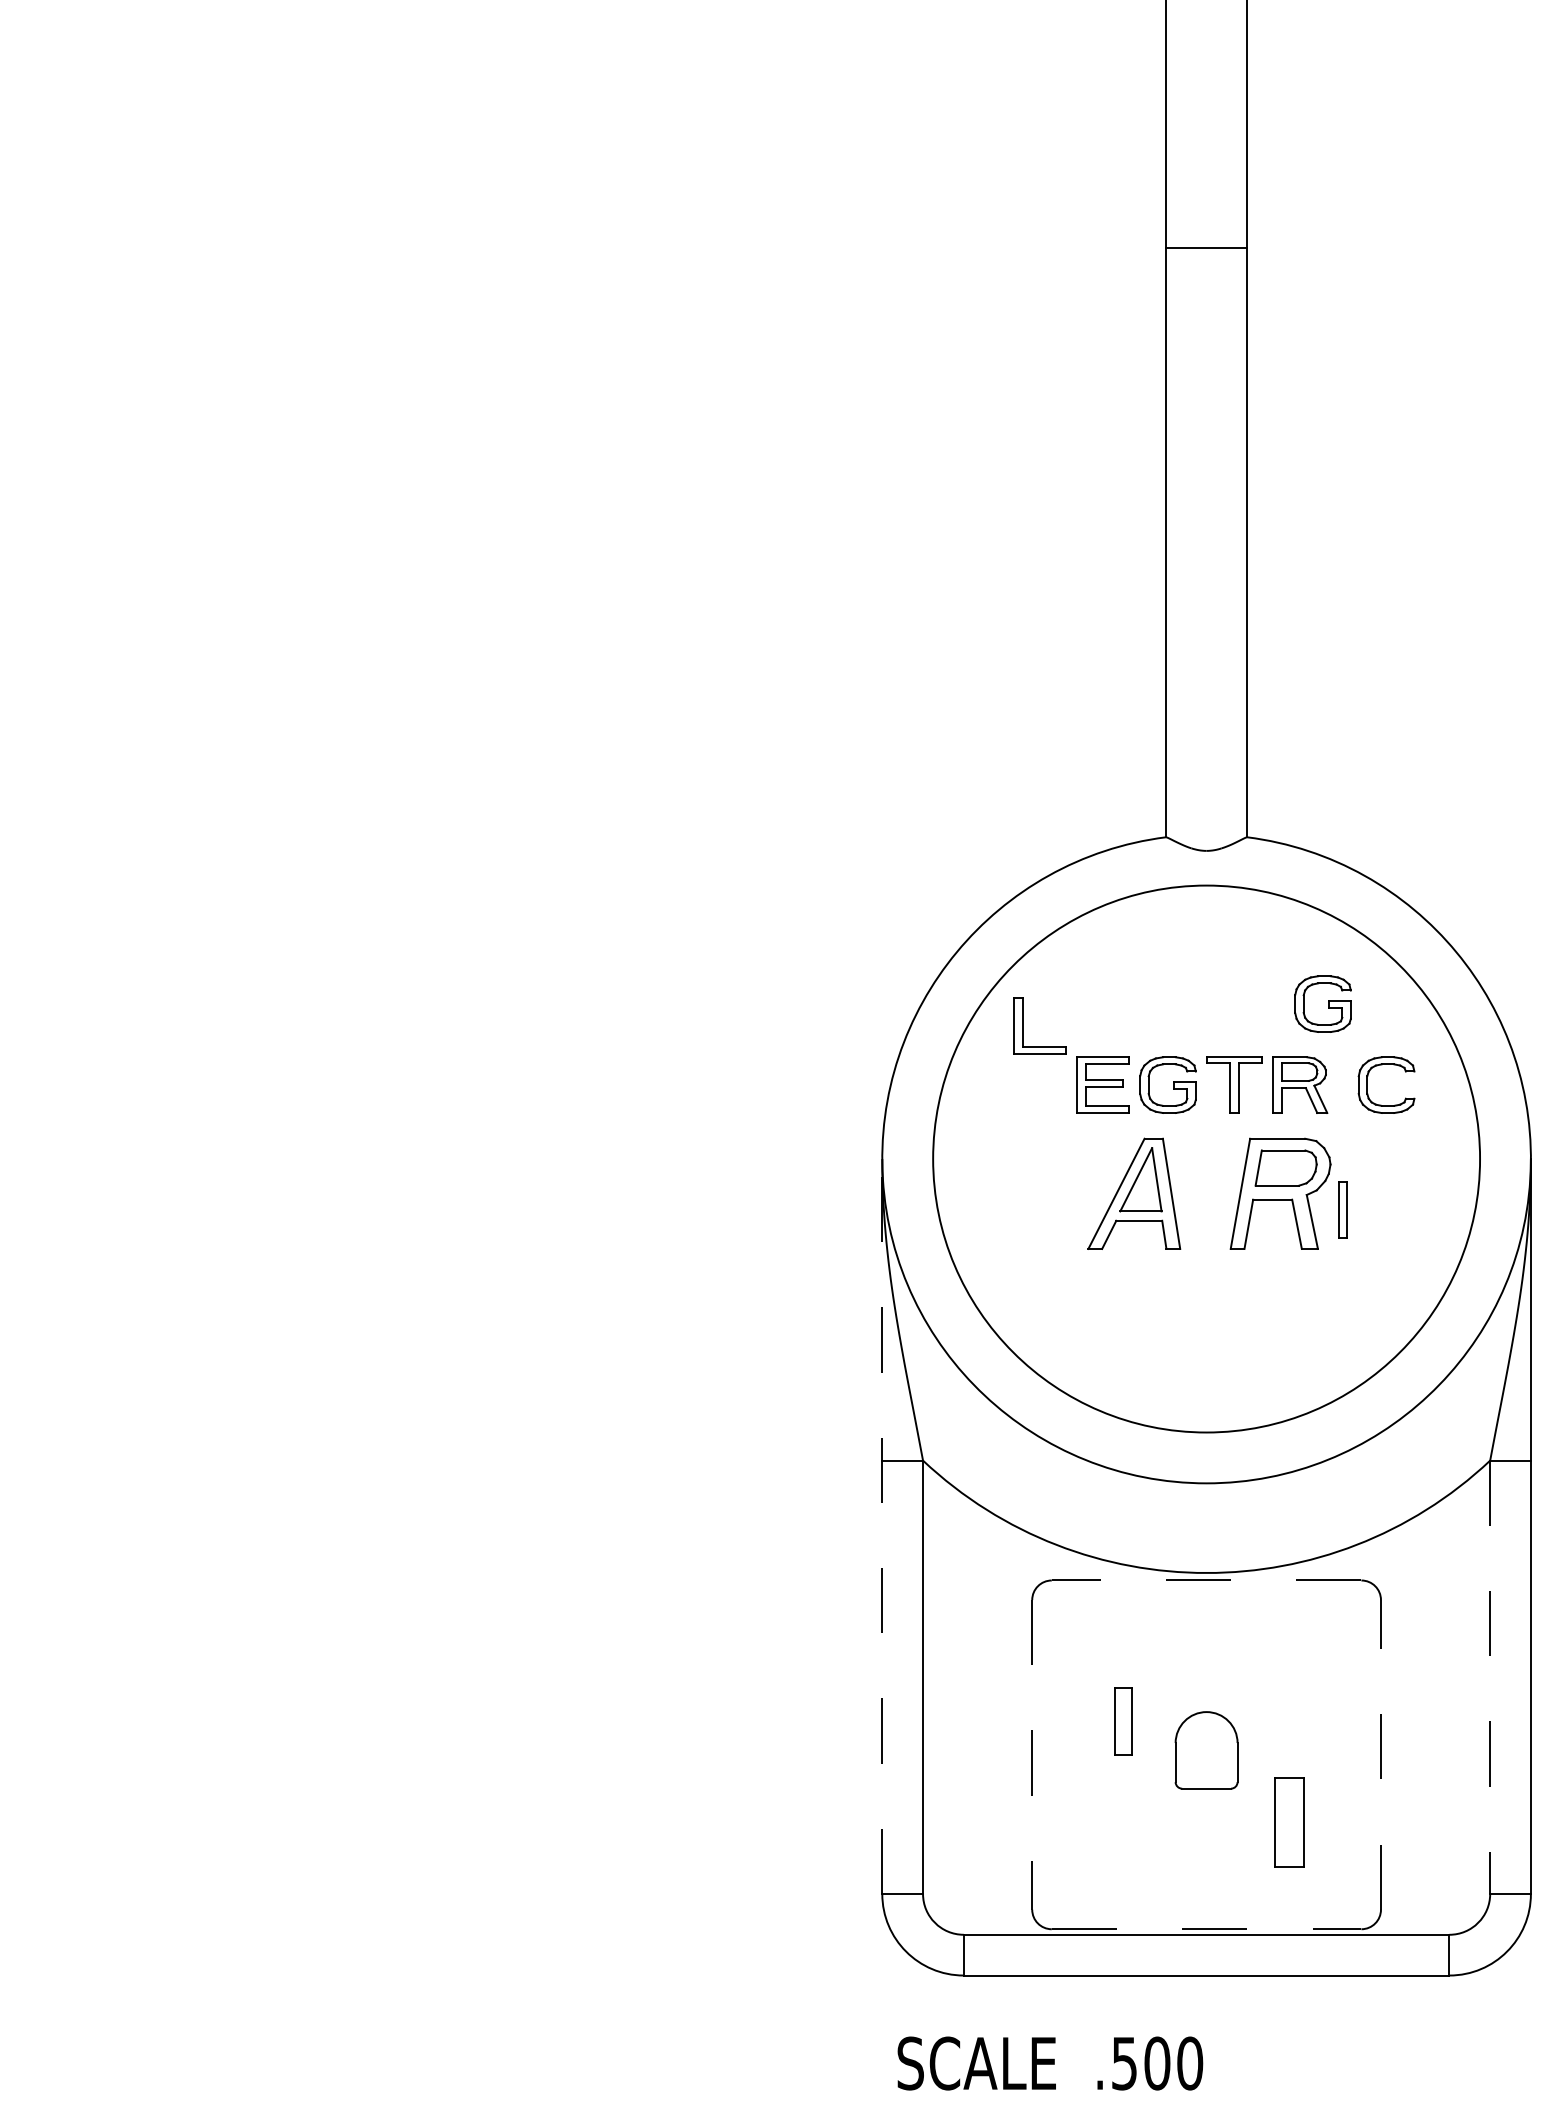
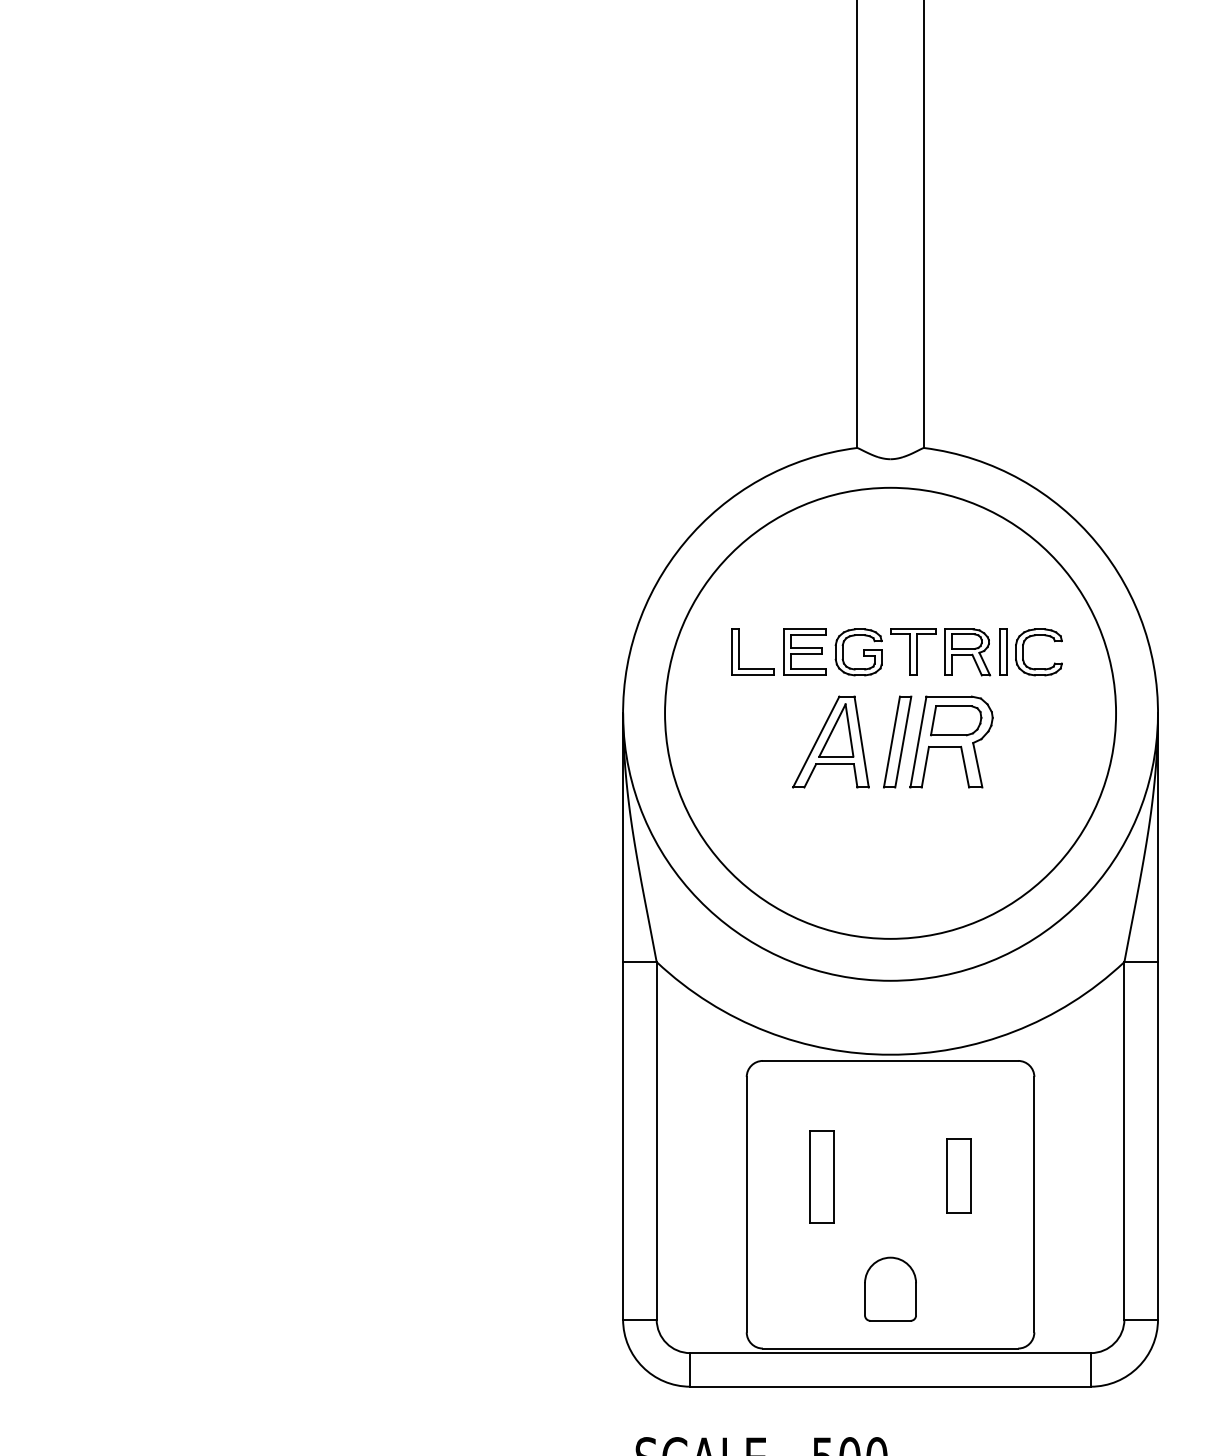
part: (1322, 1003) -> (986, 585), removed
part: (1023, 1025) -> (739, 651), moved
part: (1214, 1193) -> (897, 741), added
part: (1342, 1209) -> (1002, 651), moved
line: (882, 1526) -> (623, 1016), dashed -> solid
line: (1206, 1580) -> (890, 1060), dashed -> solid
line: (1490, 1677) -> (1124, 1140), dashed -> solid
part: (1123, 1721) -> (822, 1177), size x1.67
part: (1206, 1750) -> (890, 1289), moved
line: (1032, 1754) -> (746, 1204), dashed -> solid
line: (1380, 1754) -> (1033, 1204), dashed -> solid
part: (1289, 1822) -> (958, 1176), moved
line: (1206, 1929) -> (890, 1348), dashed -> solid

